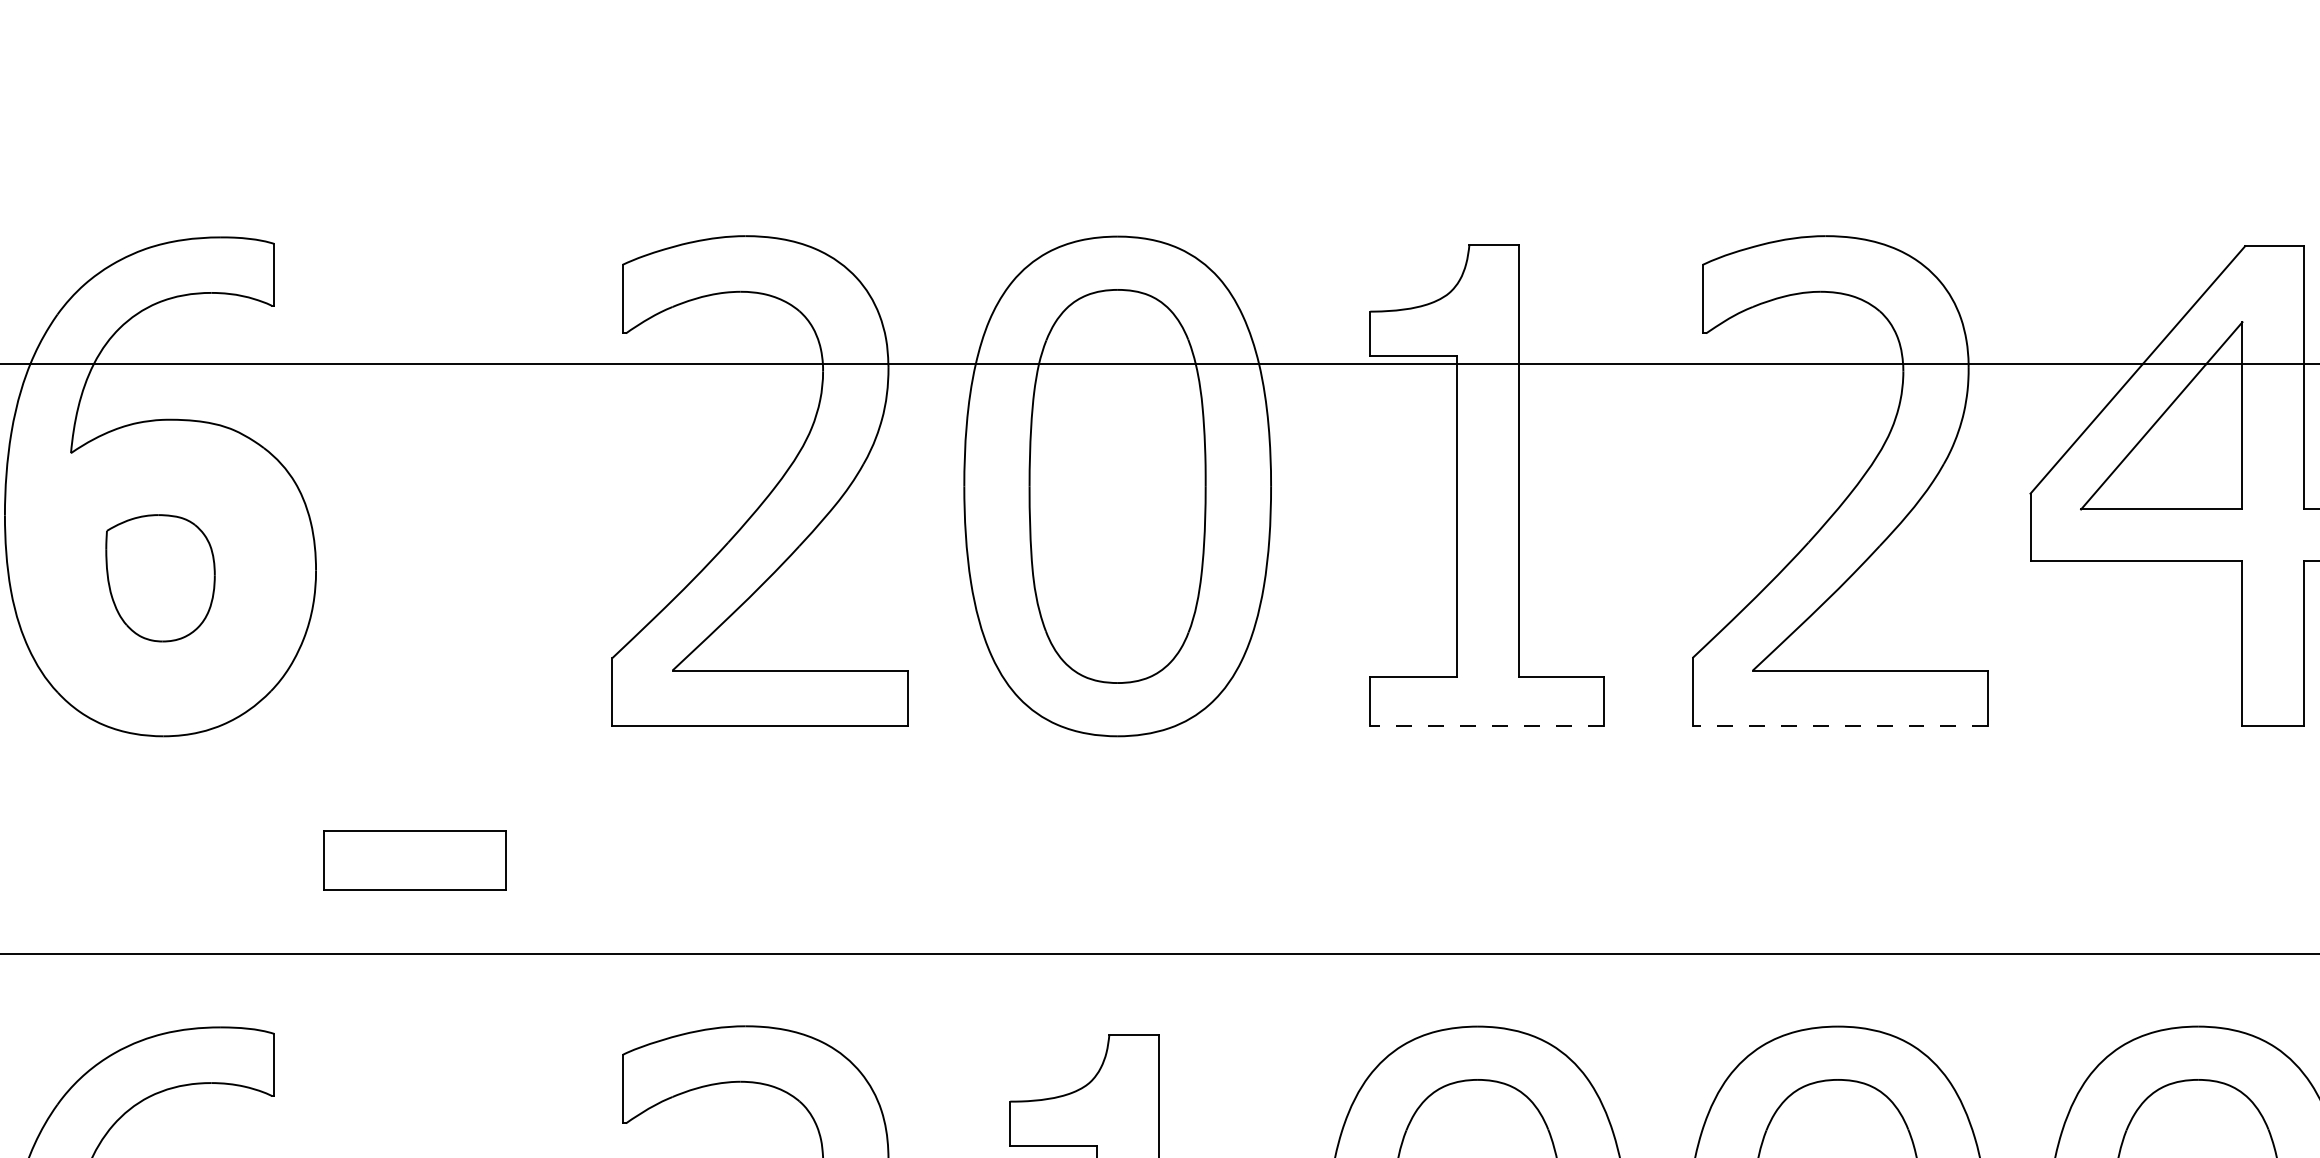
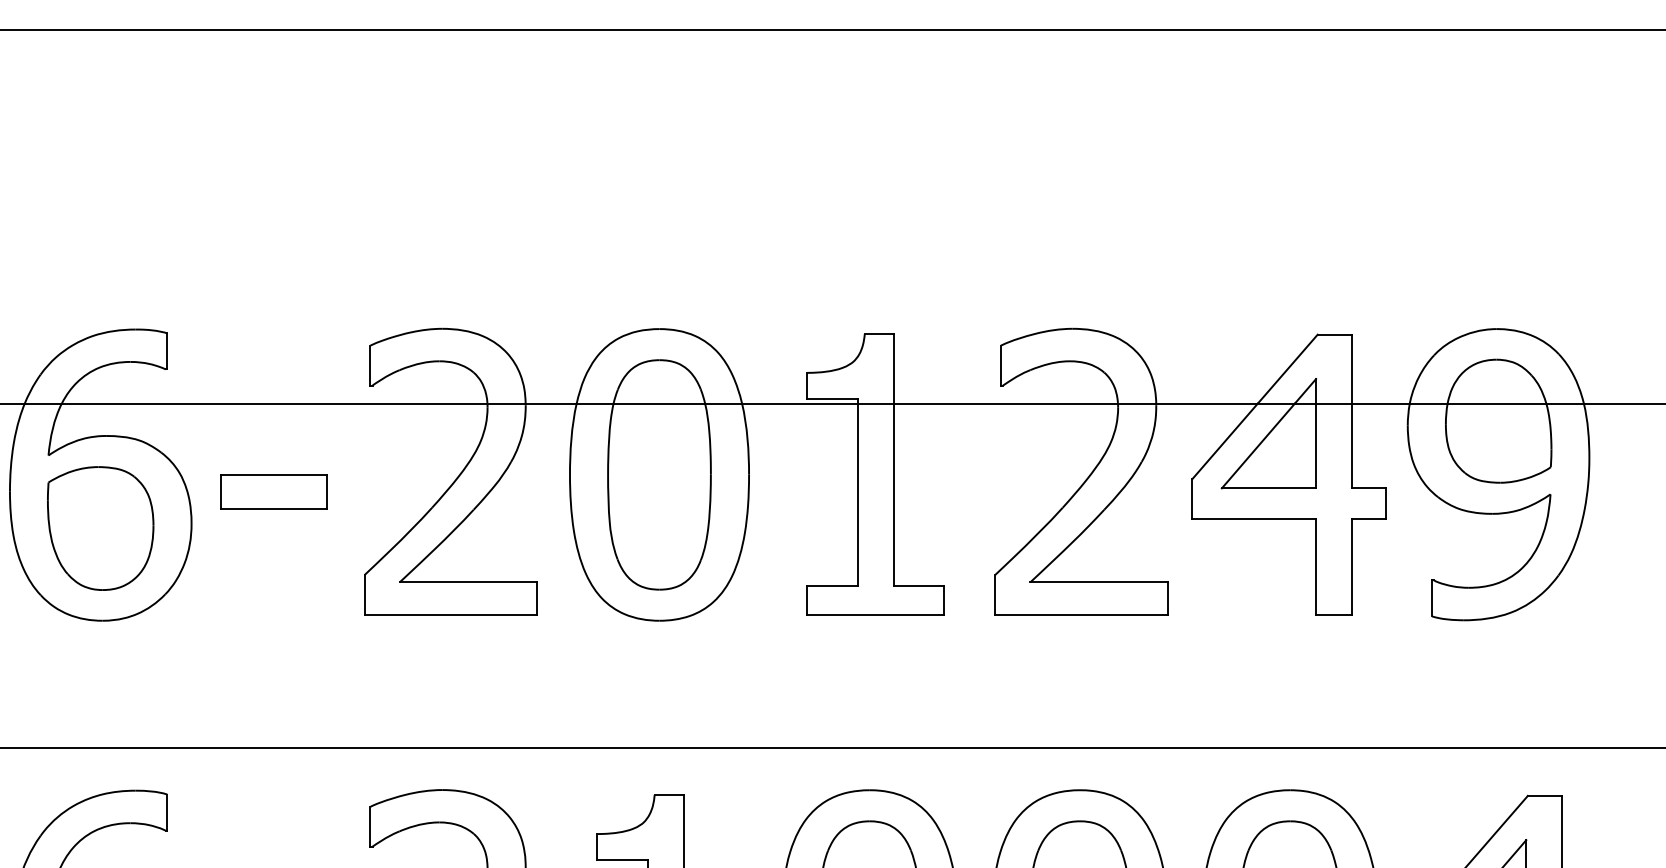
part: (160, 578) -> (100, 528), size x1.67
line: (1485, 725) -> (874, 614), dashed -> solid
line: (1838, 725) -> (1080, 614), dashed -> solid
part: (413, 859) -> (273, 491), moved

